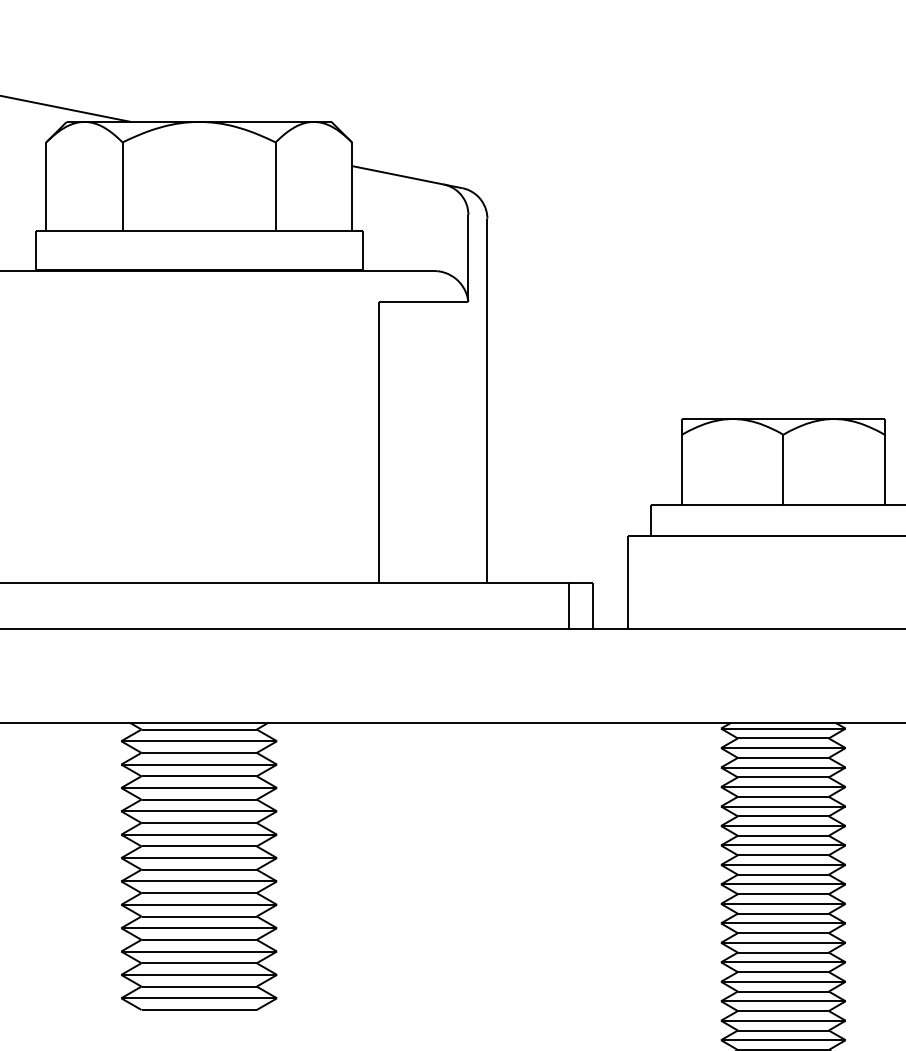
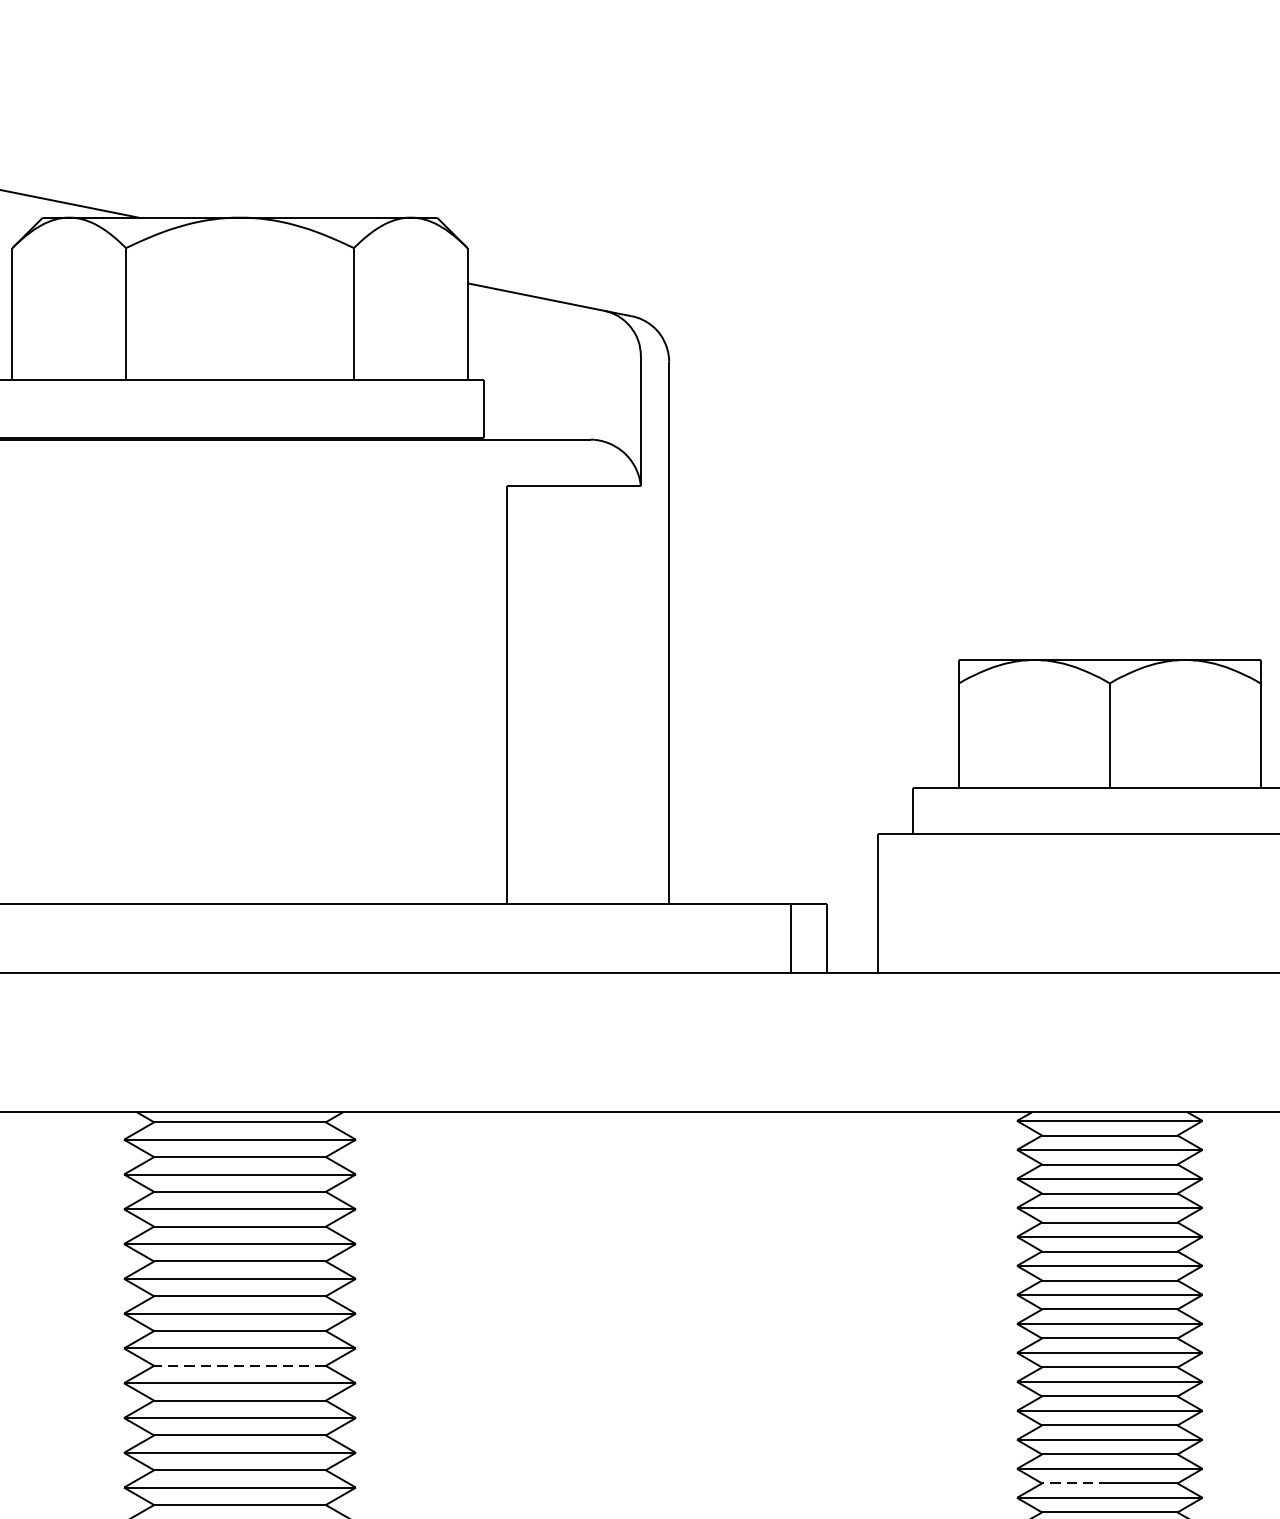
line: (199, 893) -> (240, 1366), solid -> dashed
line: (760, 972) -> (1075, 1484), solid -> dashed

